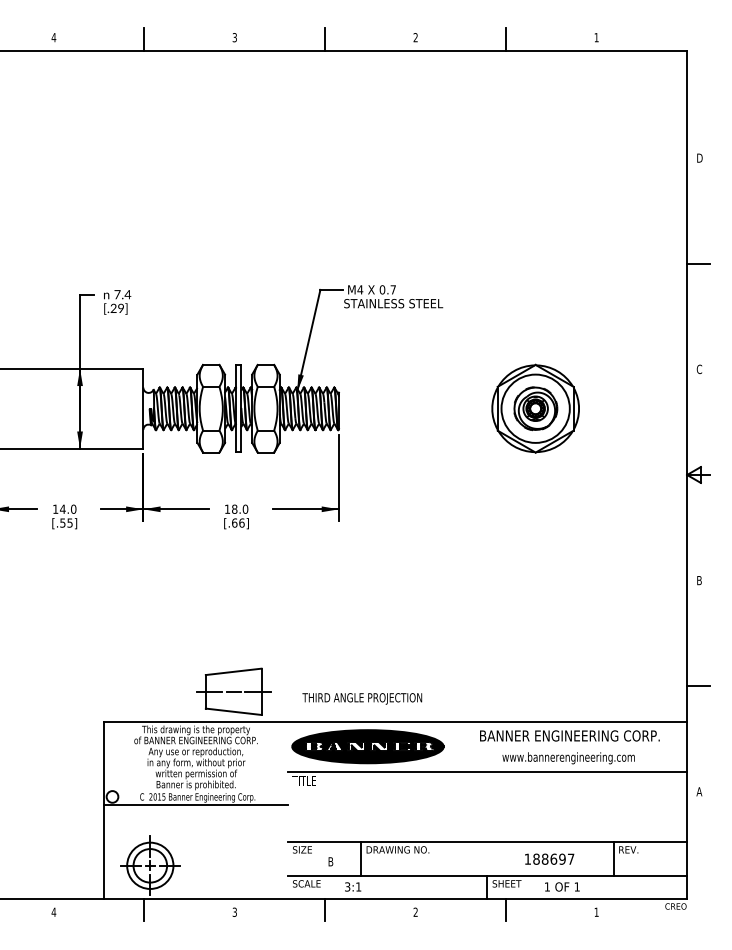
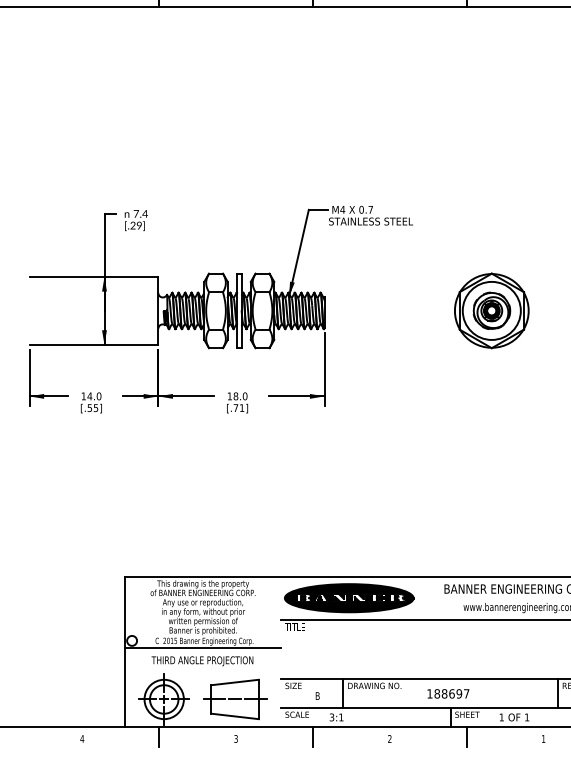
text: (238, 522) -> (239, 407), [.66] -> [.71]
part: (233, 691) -> (234, 699), moved
text: (362, 698) -> (202, 660), moved
text: (549, 858) -> (448, 693), moved

